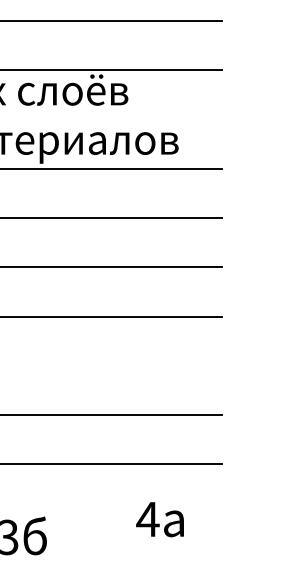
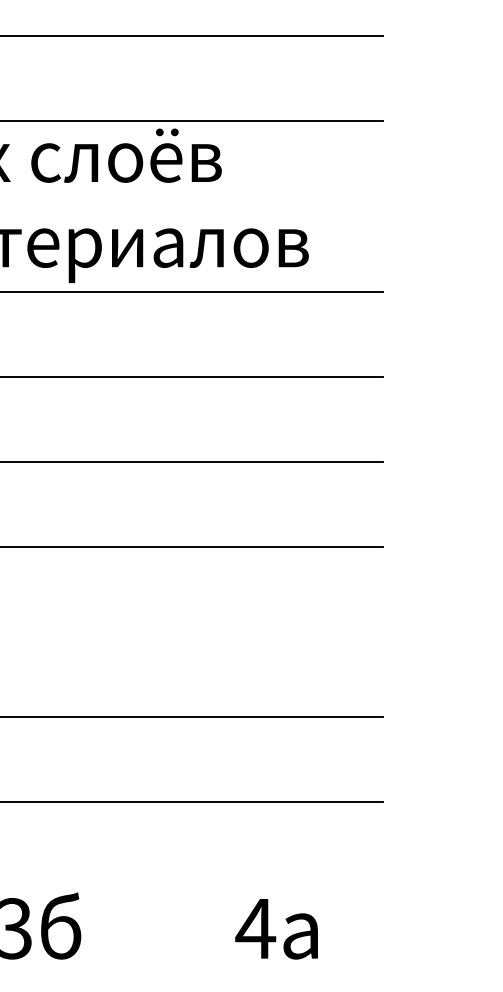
text: (159, 519) -> (275, 928), moved

